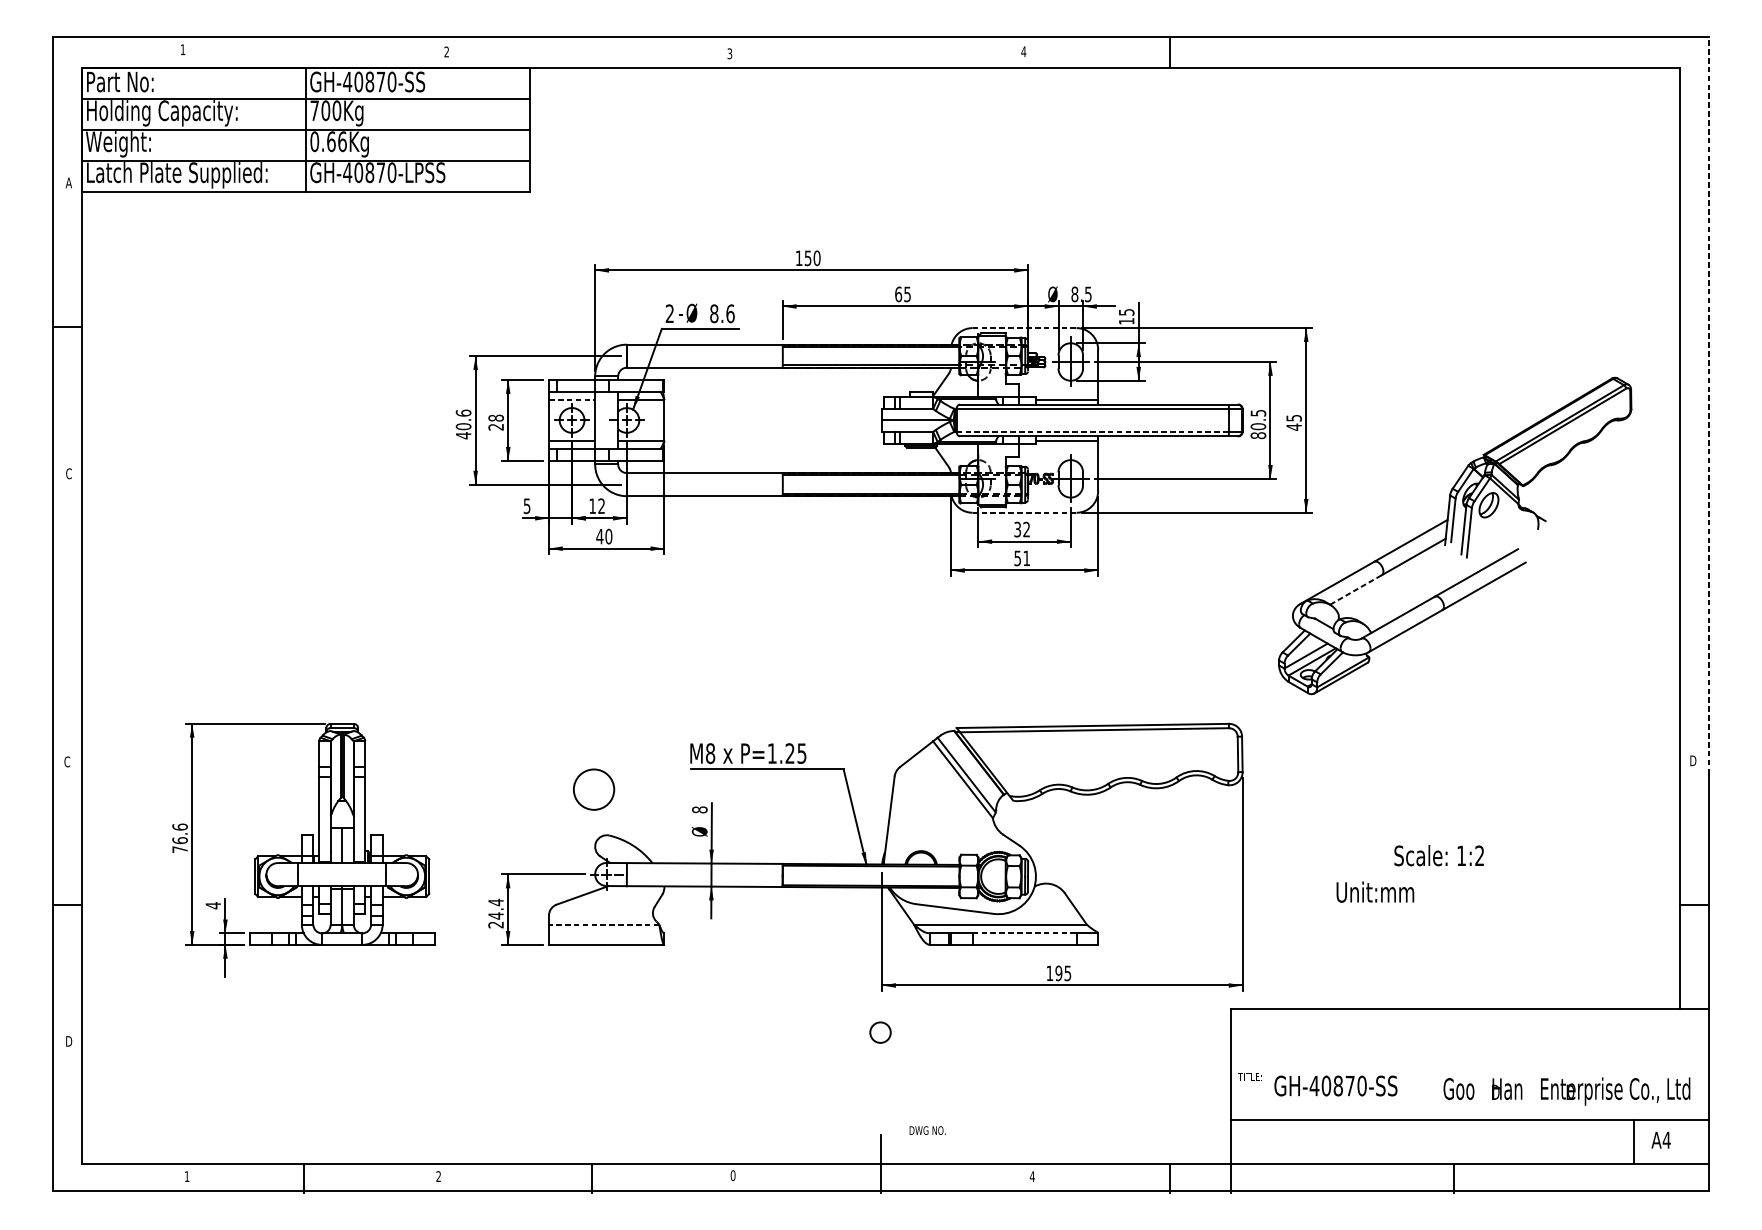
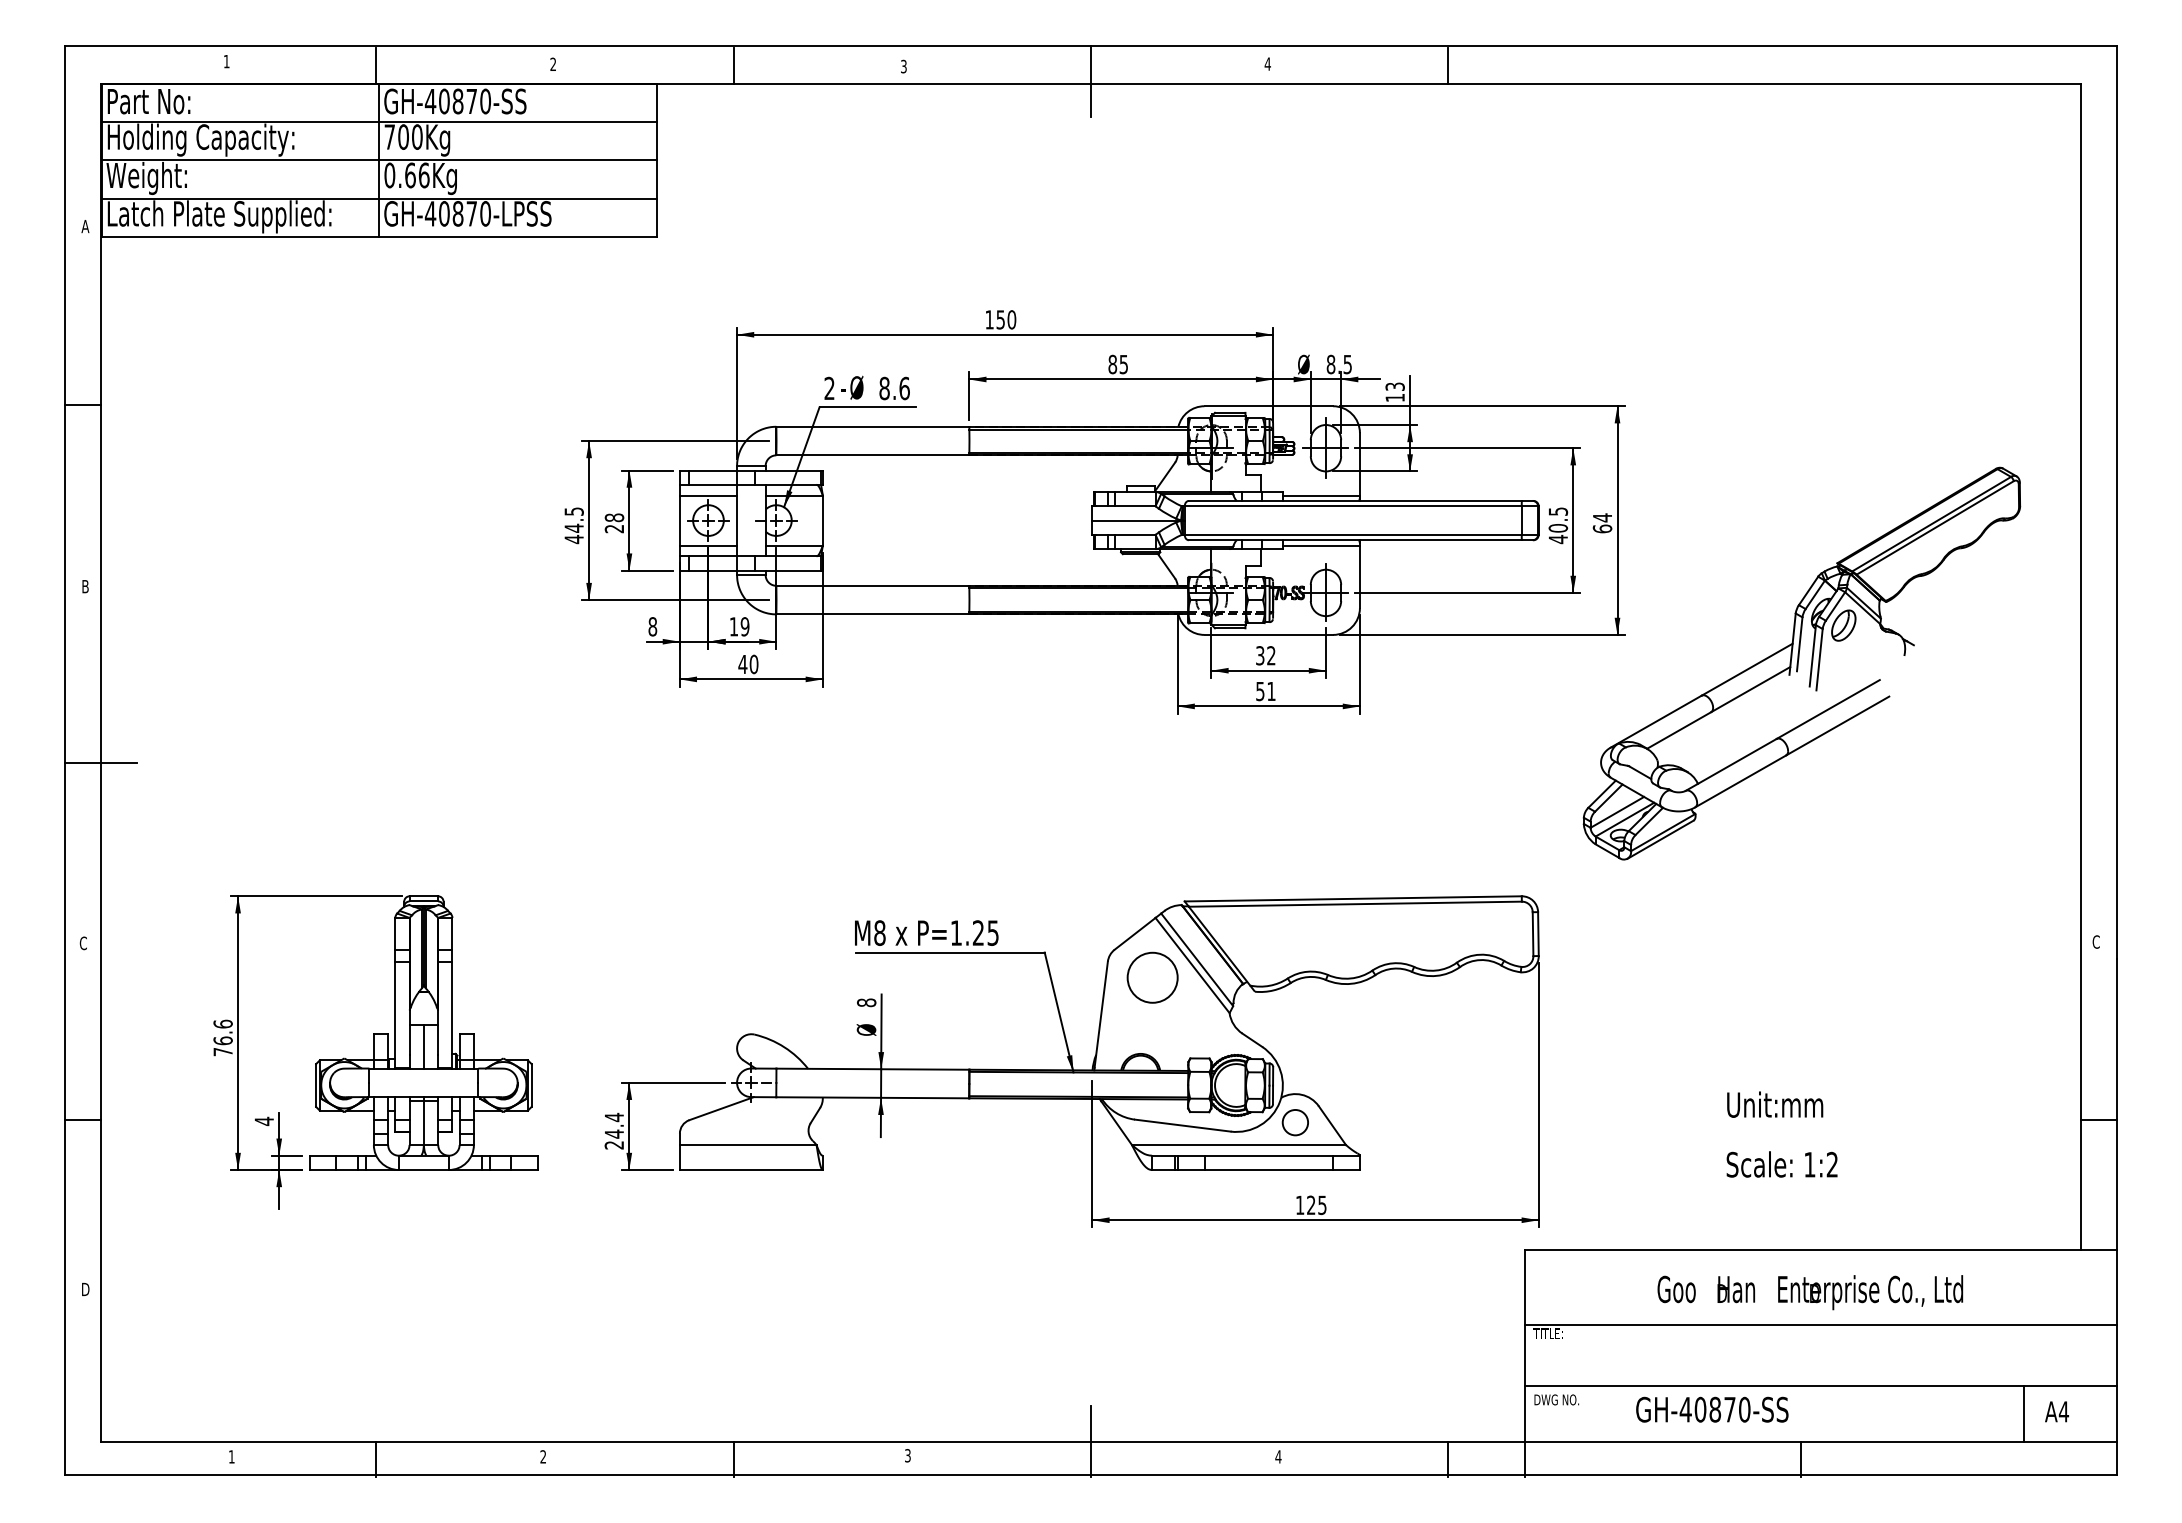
line: (303, 52) -> (376, 65), added
line: (592, 52) -> (733, 65), added
line: (881, 65) -> (1091, 81), added
text: (898, 294) -> (1112, 364), 65 -> 85
text: (1126, 312) -> (1394, 386), 15 -> 13
line: (1025, 328) -> (1269, 406), dashed -> solid
line: (572, 400) -> (708, 495), dashed -> solid
line: (1709, 405) -> (2116, 501), dashed -> solid
text: (463, 419) -> (573, 519), 40.6 -> 44.5
text: (1294, 422) -> (1602, 523), 45 -> 64
line: (1092, 431) -> (1353, 534), dashed -> solid
text: (1258, 435) -> (1558, 539), 80.5 -> 40.5
text: (68, 473) -> (85, 586), C -> B
text: (526, 505) -> (652, 626), 5 -> 8
text: (601, 505) -> (744, 626), 12 -> 19
line: (1025, 512) -> (1269, 634), dashed -> solid
line: (1356, 589) -> (1679, 730), dashed -> solid
line: (81, 615) -> (100, 762), added
text: (1693, 760) -> (2096, 941), D -> C
circle: (593, 789) -> (1152, 977), moved
text: (1438, 855) -> (1781, 1164), moved
text: (1375, 892) -> (1775, 1104), moved
line: (603, 925) -> (747, 1145), dashed -> solid
line: (1025, 933) -> (1269, 1155), dashed -> solid
text: (1058, 973) -> (1310, 1205), 195 -> 125
circle: (879, 1032) -> (1294, 1122), moved
line: (1470, 1070) -> (1820, 1325), added
text: (1336, 1085) -> (1712, 1409), moved
text: (1567, 1091) -> (1810, 1292), moved
text: (927, 1130) -> (1556, 1399), moved
text: (732, 1175) -> (907, 1455), 0 -> 3

